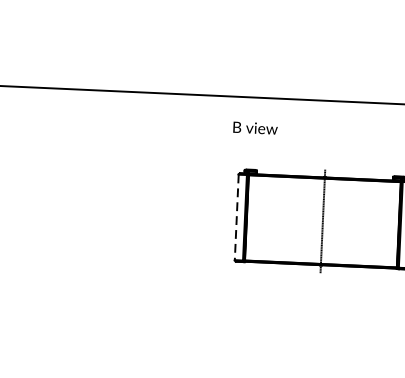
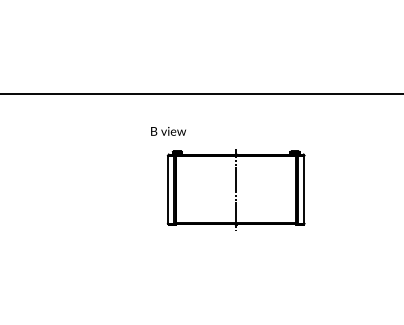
text: (255, 128) -> (168, 131), moved
line: (236, 217) -> (167, 189), dashed -> solid

